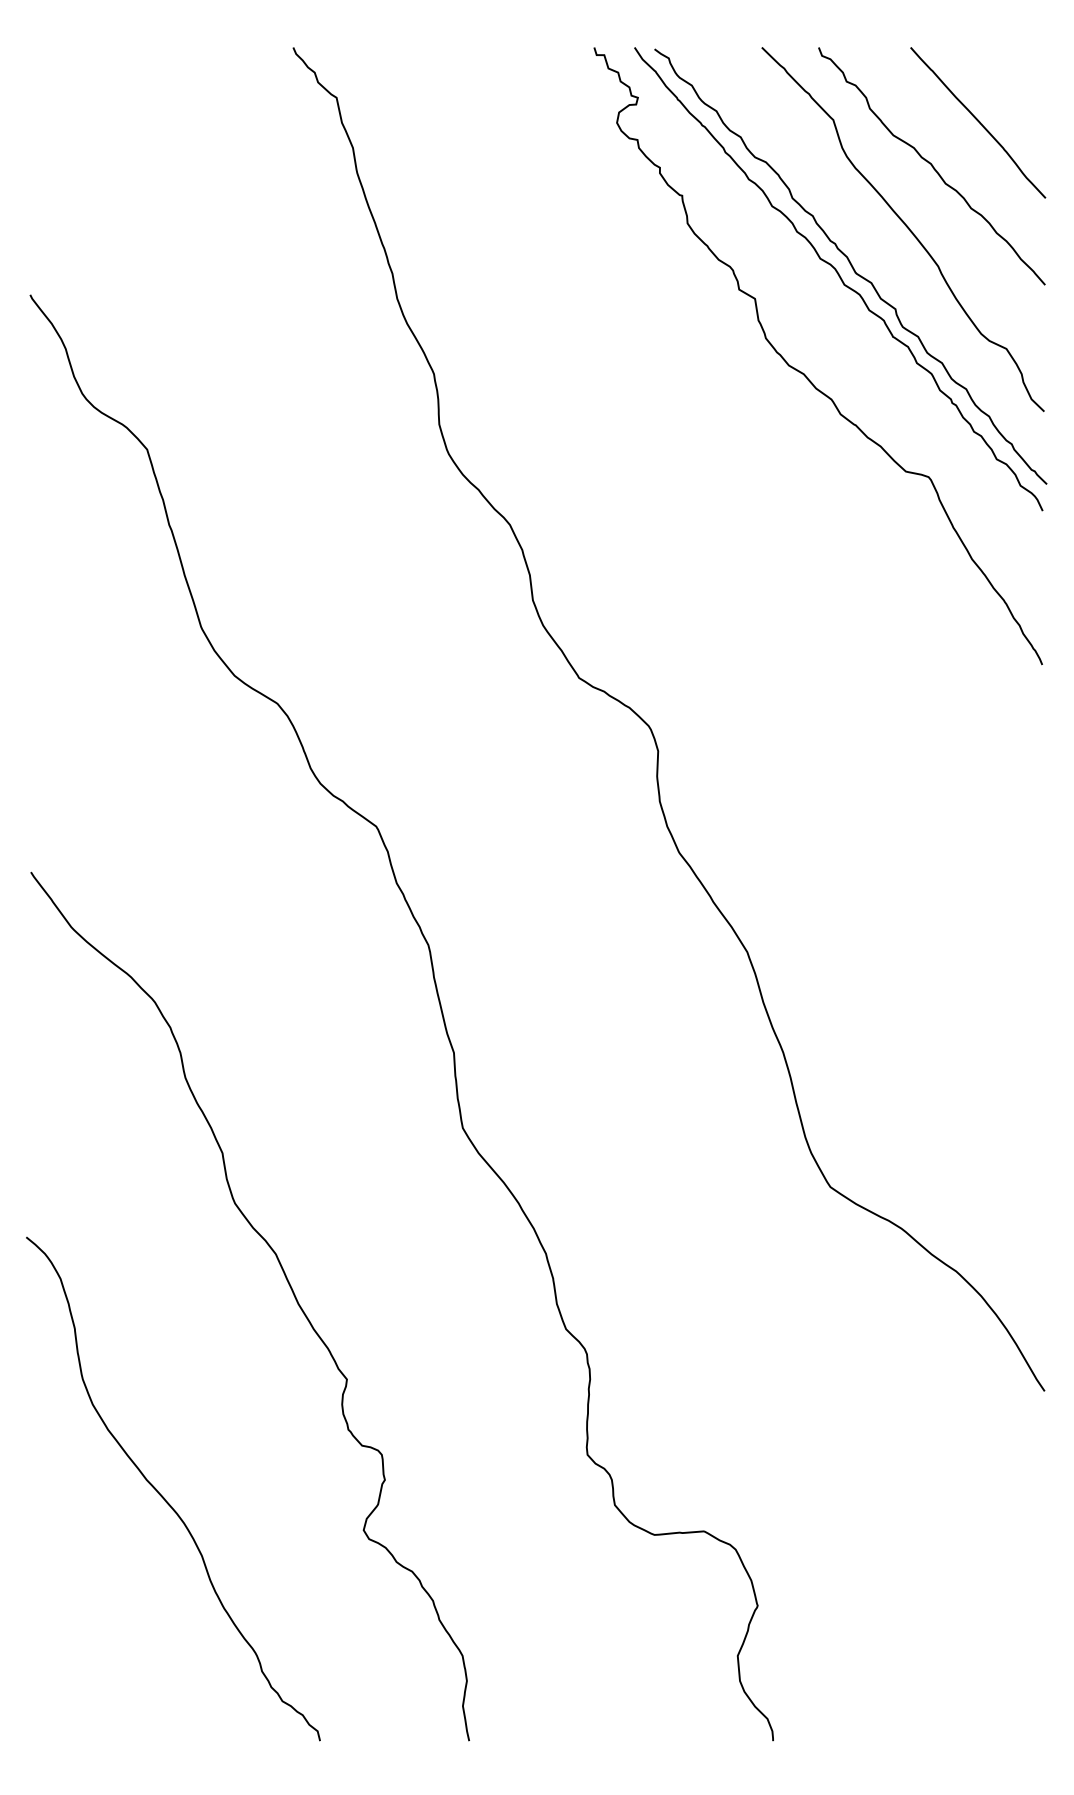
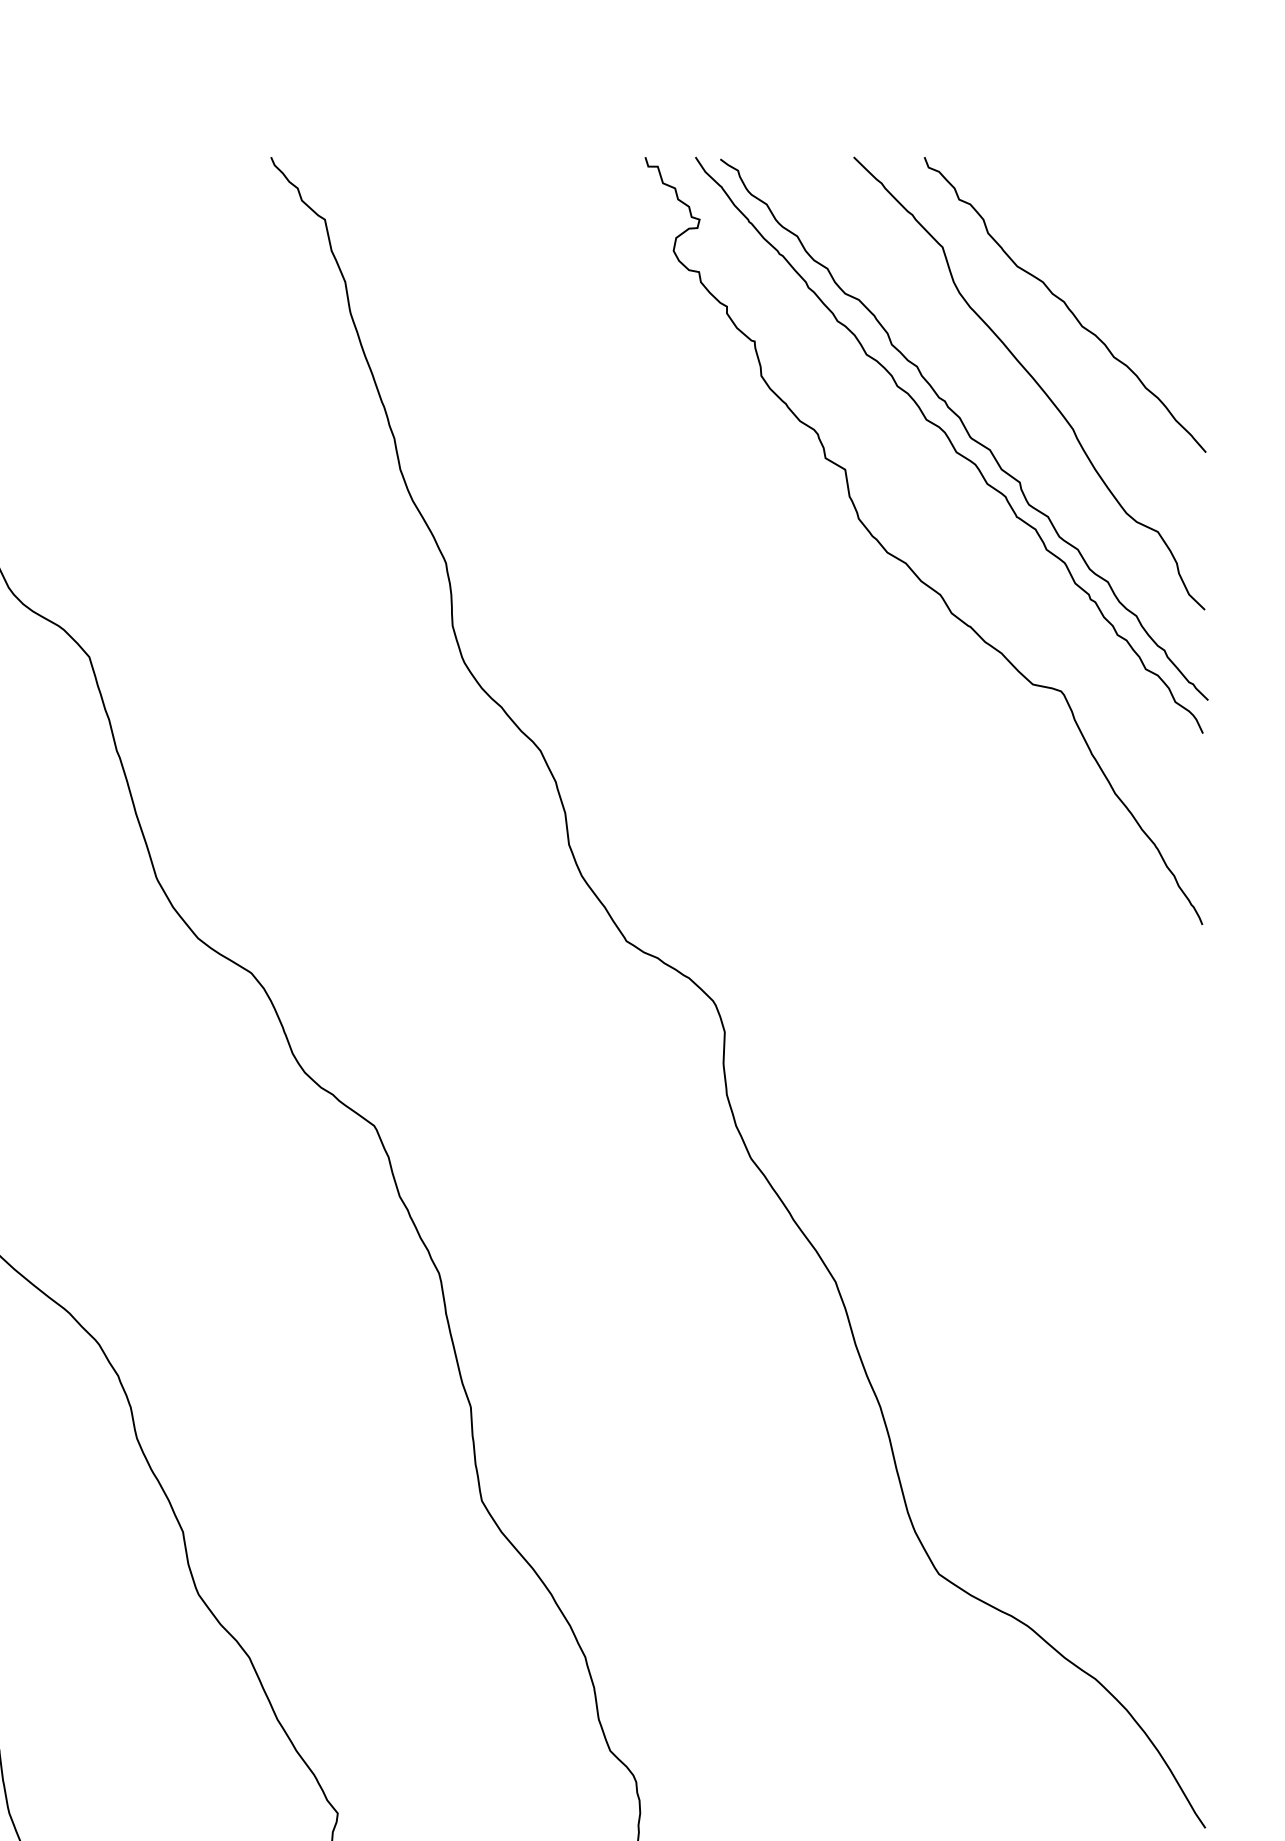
curve: (978, 122) -> (1123, 250), removed

